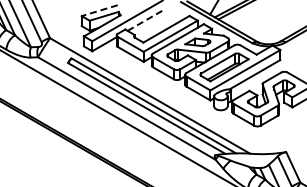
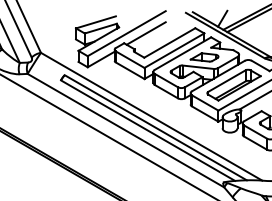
line: (99, 10) -> (95, 22), dashed -> solid
line: (145, 20) -> (146, 33), dashed -> solid

